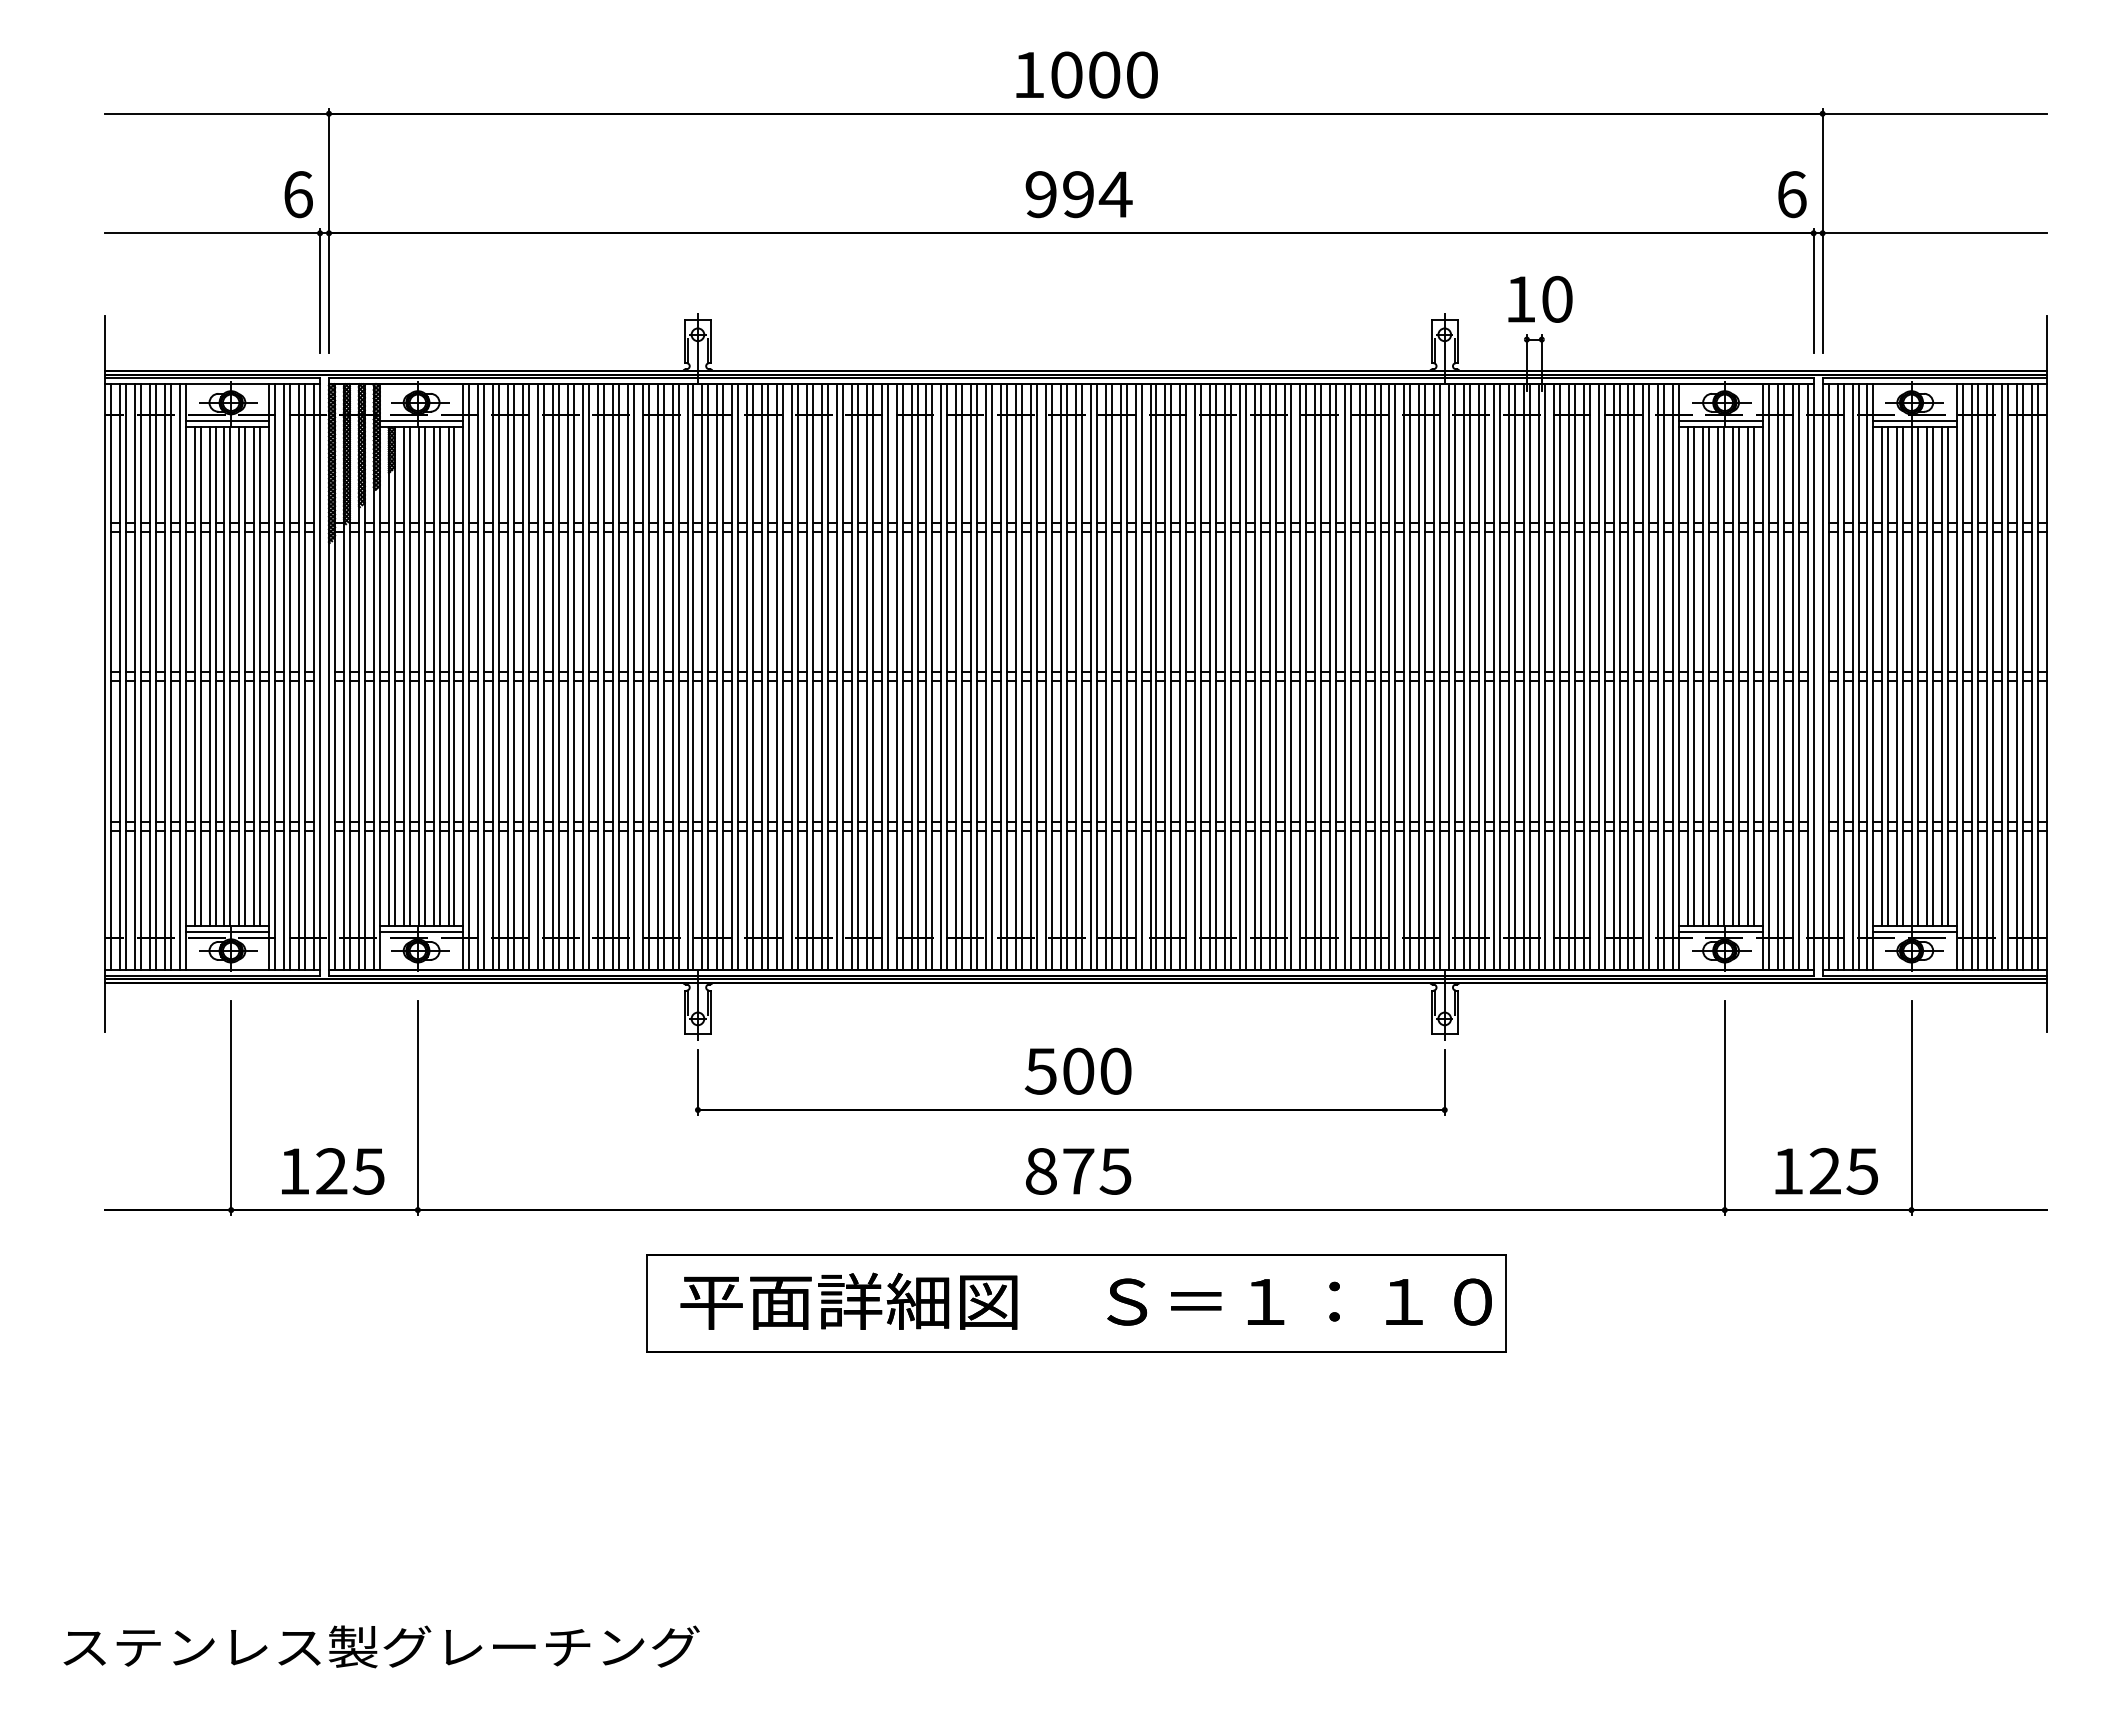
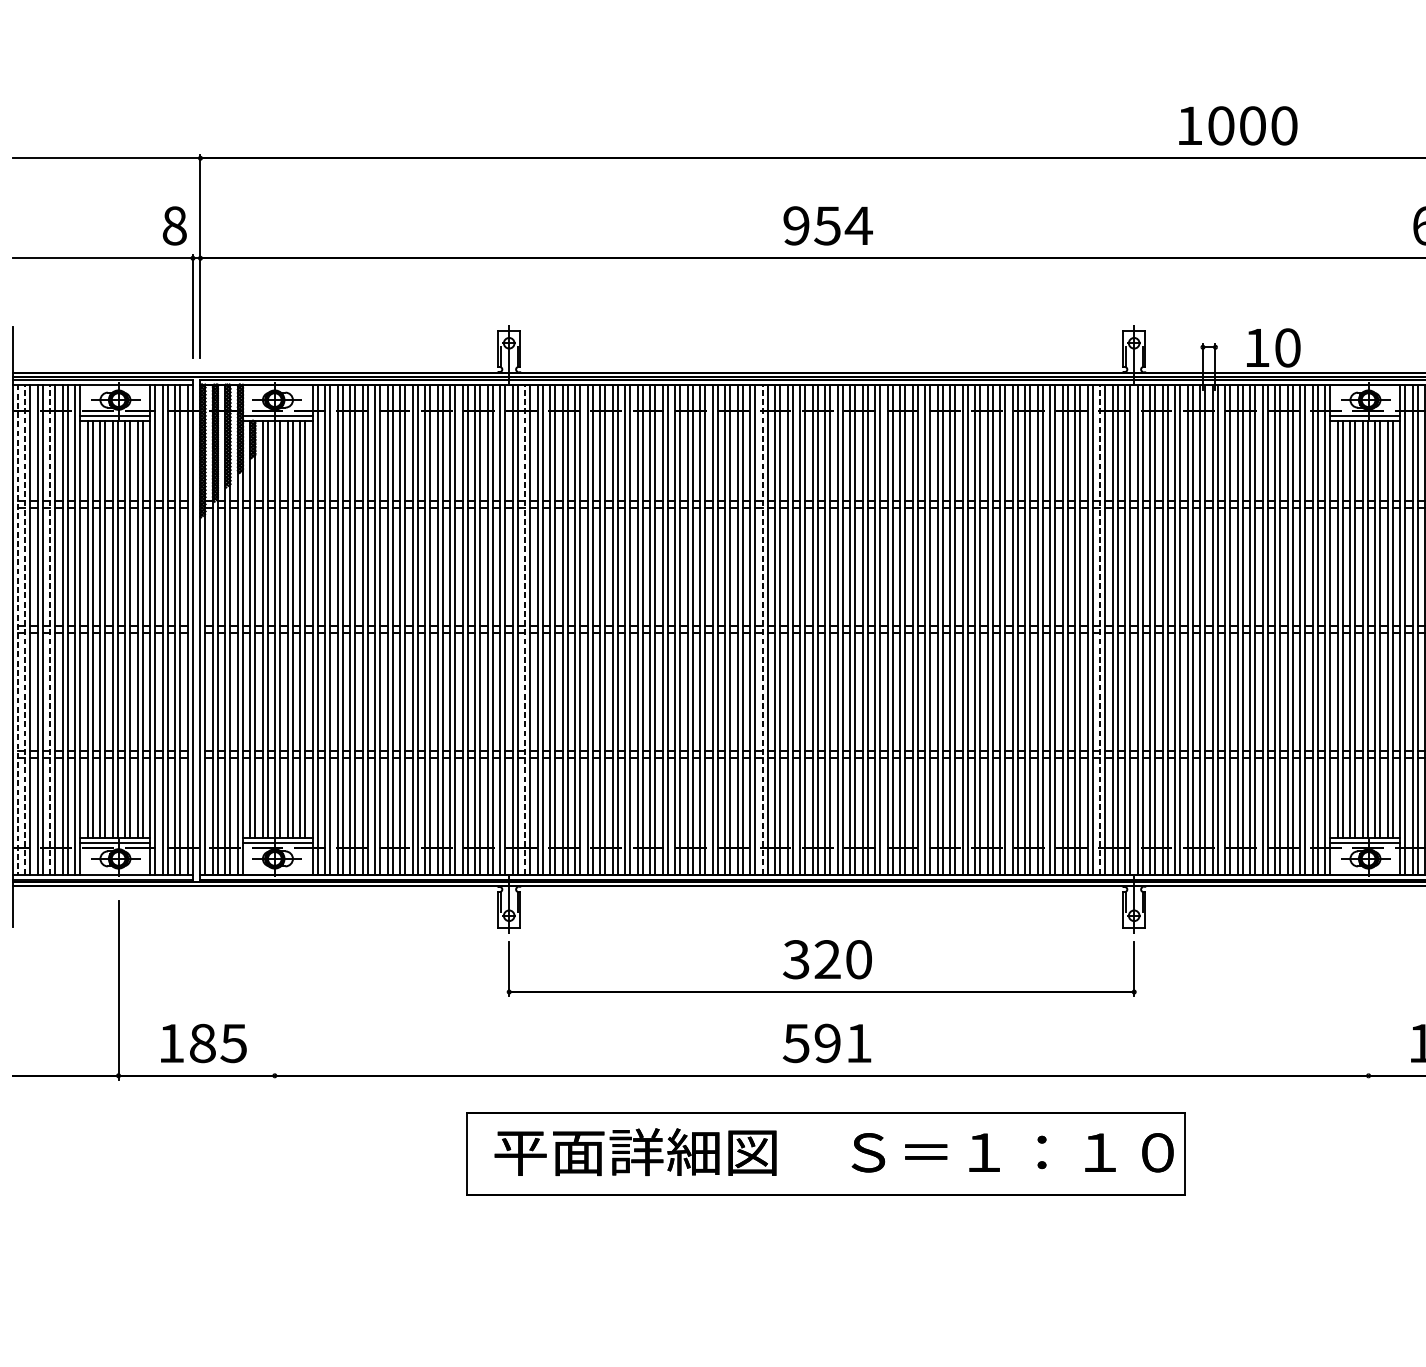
text: (1086, 74) -> (1237, 125), moved
text: (298, 194) -> (174, 225), 6 -> 8
text: (1077, 194) -> (826, 225), 994 -> 954
text: (1540, 299) -> (1273, 348), moved
line: (110, 676) -> (17, 629), solid -> dashed
line: (119, 676) -> (25, 629), solid -> dashed
line: (149, 676) -> (50, 629), solid -> dashed
line: (717, 676) -> (525, 629), solid -> dashed
line: (1001, 676) -> (763, 629), solid -> dashed
line: (1404, 676) -> (1100, 629), solid -> dashed
text: (1059, 1070) -> (811, 958), 500 -> 320
line: (417, 1107) -> (274, 989), removed
line: (1724, 1107) -> (1368, 989), removed
text: (1078, 1170) -> (827, 1042), 875 -> 591
text: (331, 1171) -> (202, 1043), 125 -> 185

